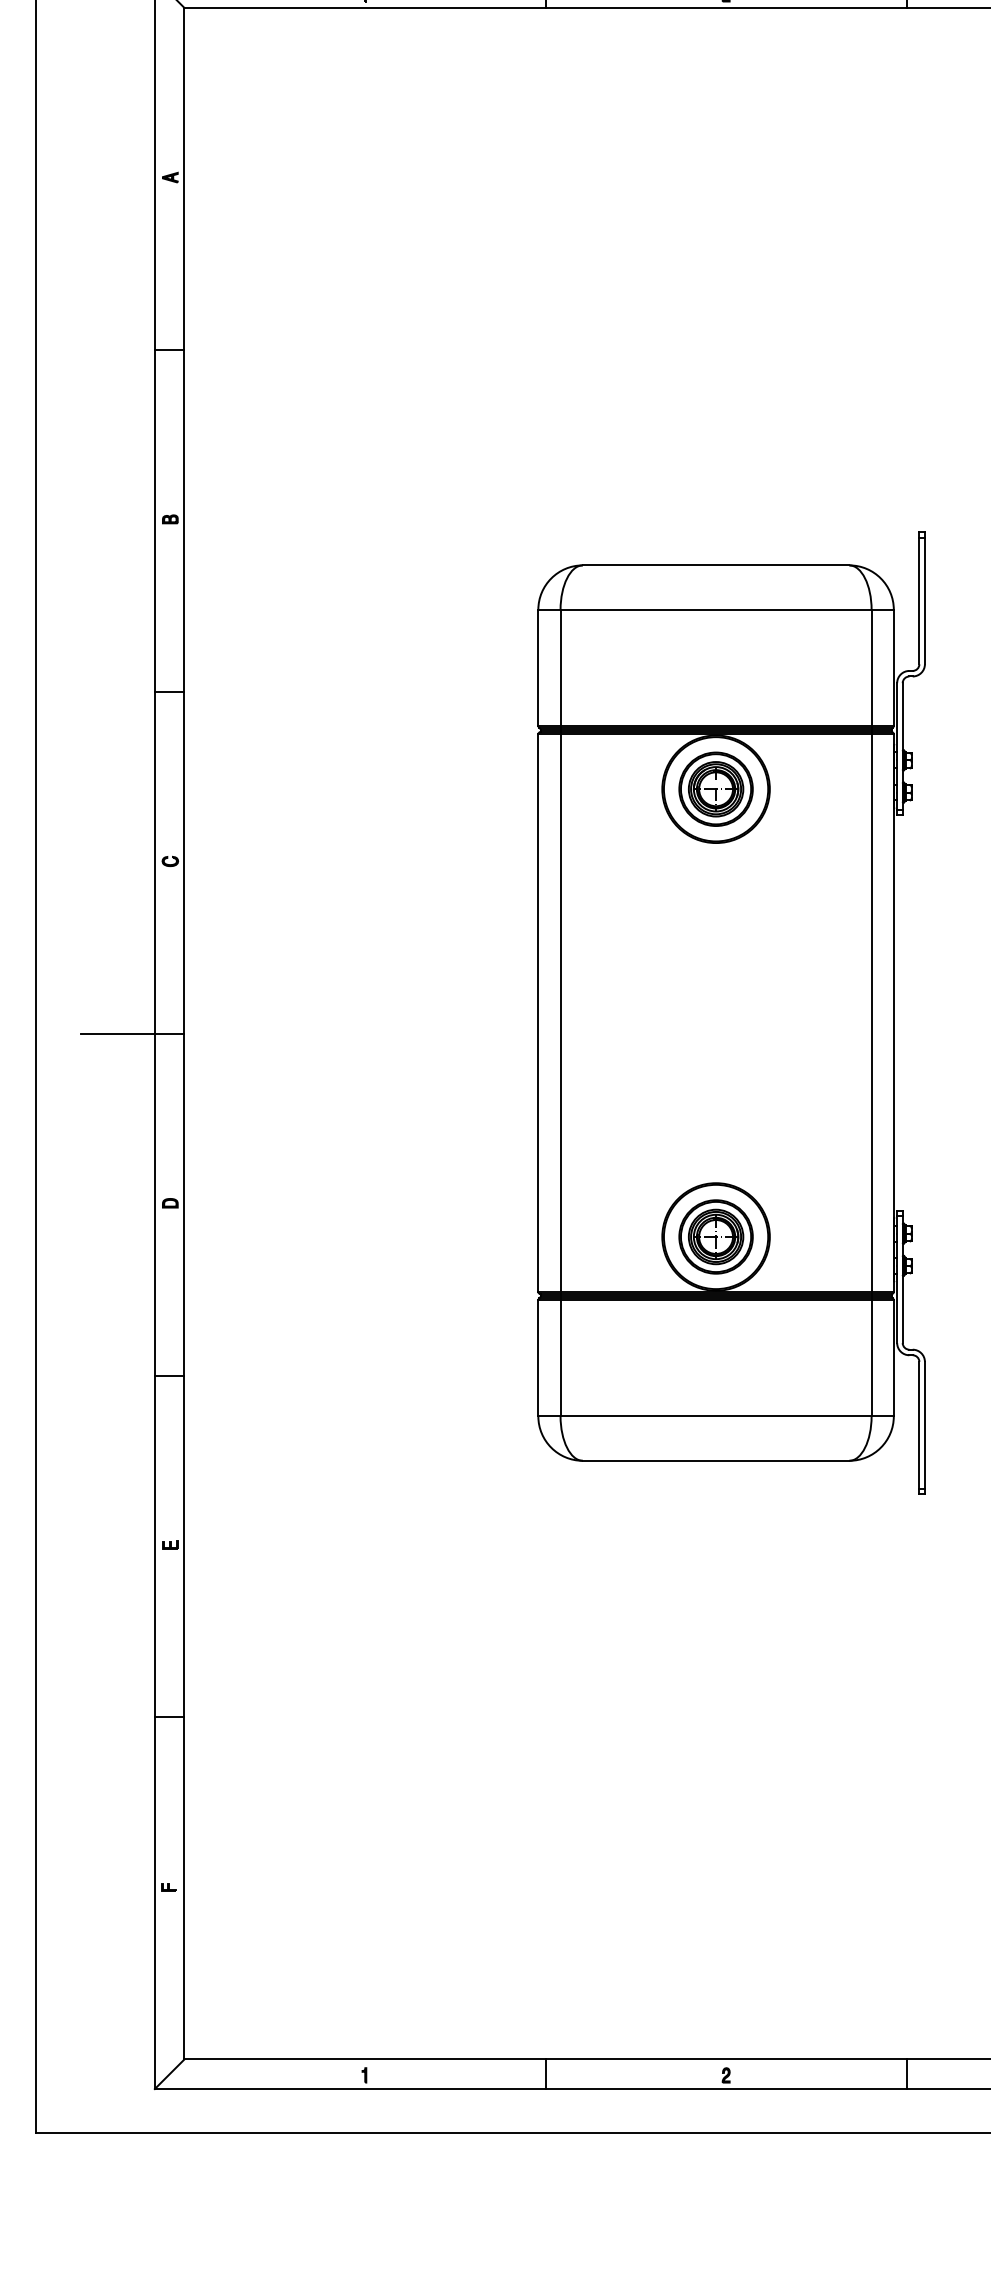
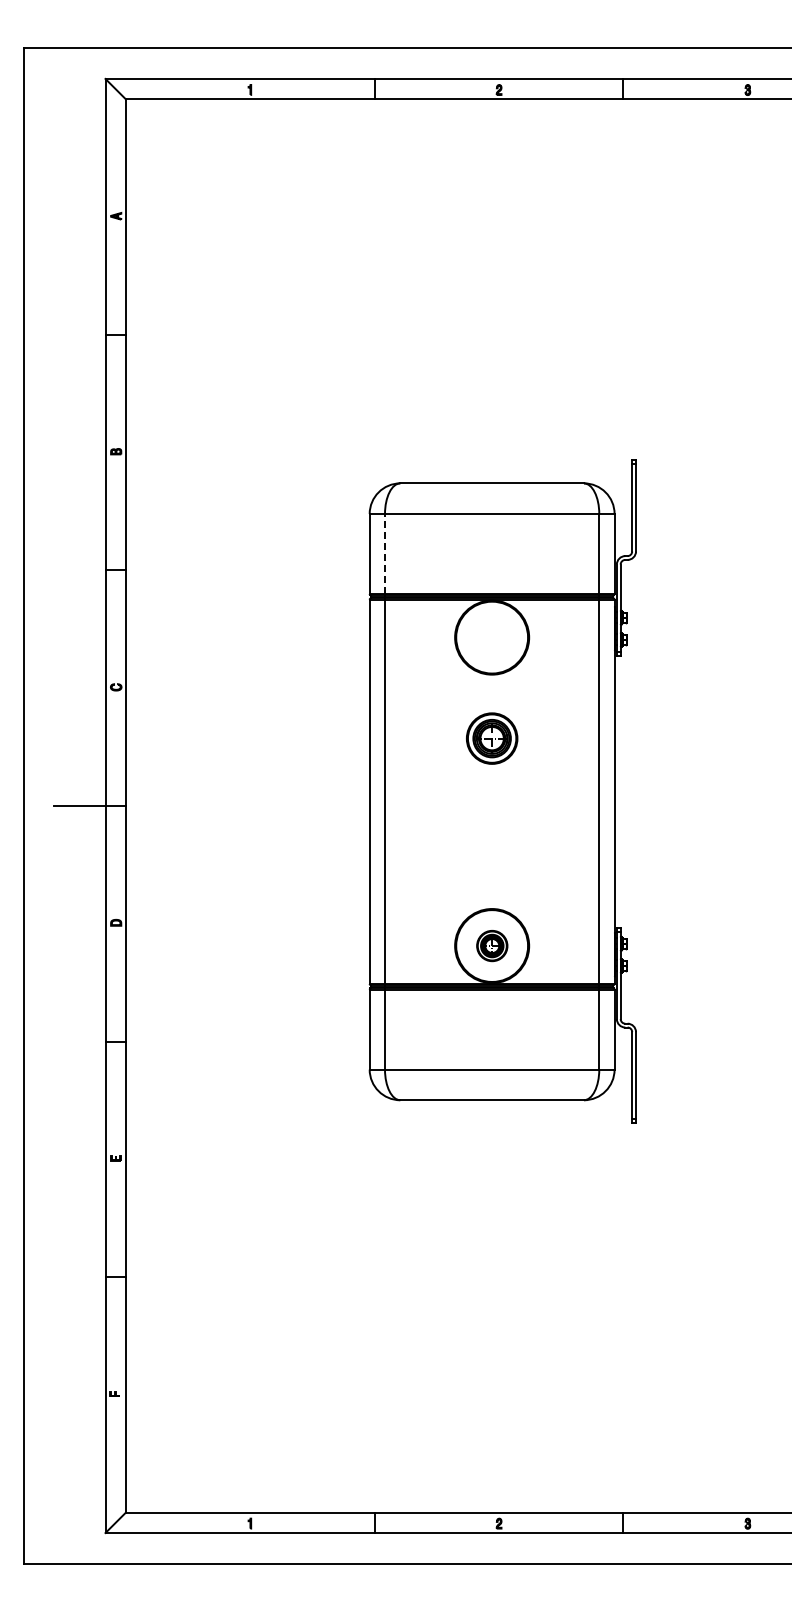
line: (561, 668) -> (385, 554), solid -> dashed
part: (716, 789) -> (492, 738), moved
part: (716, 1236) -> (492, 945), size x0.6

